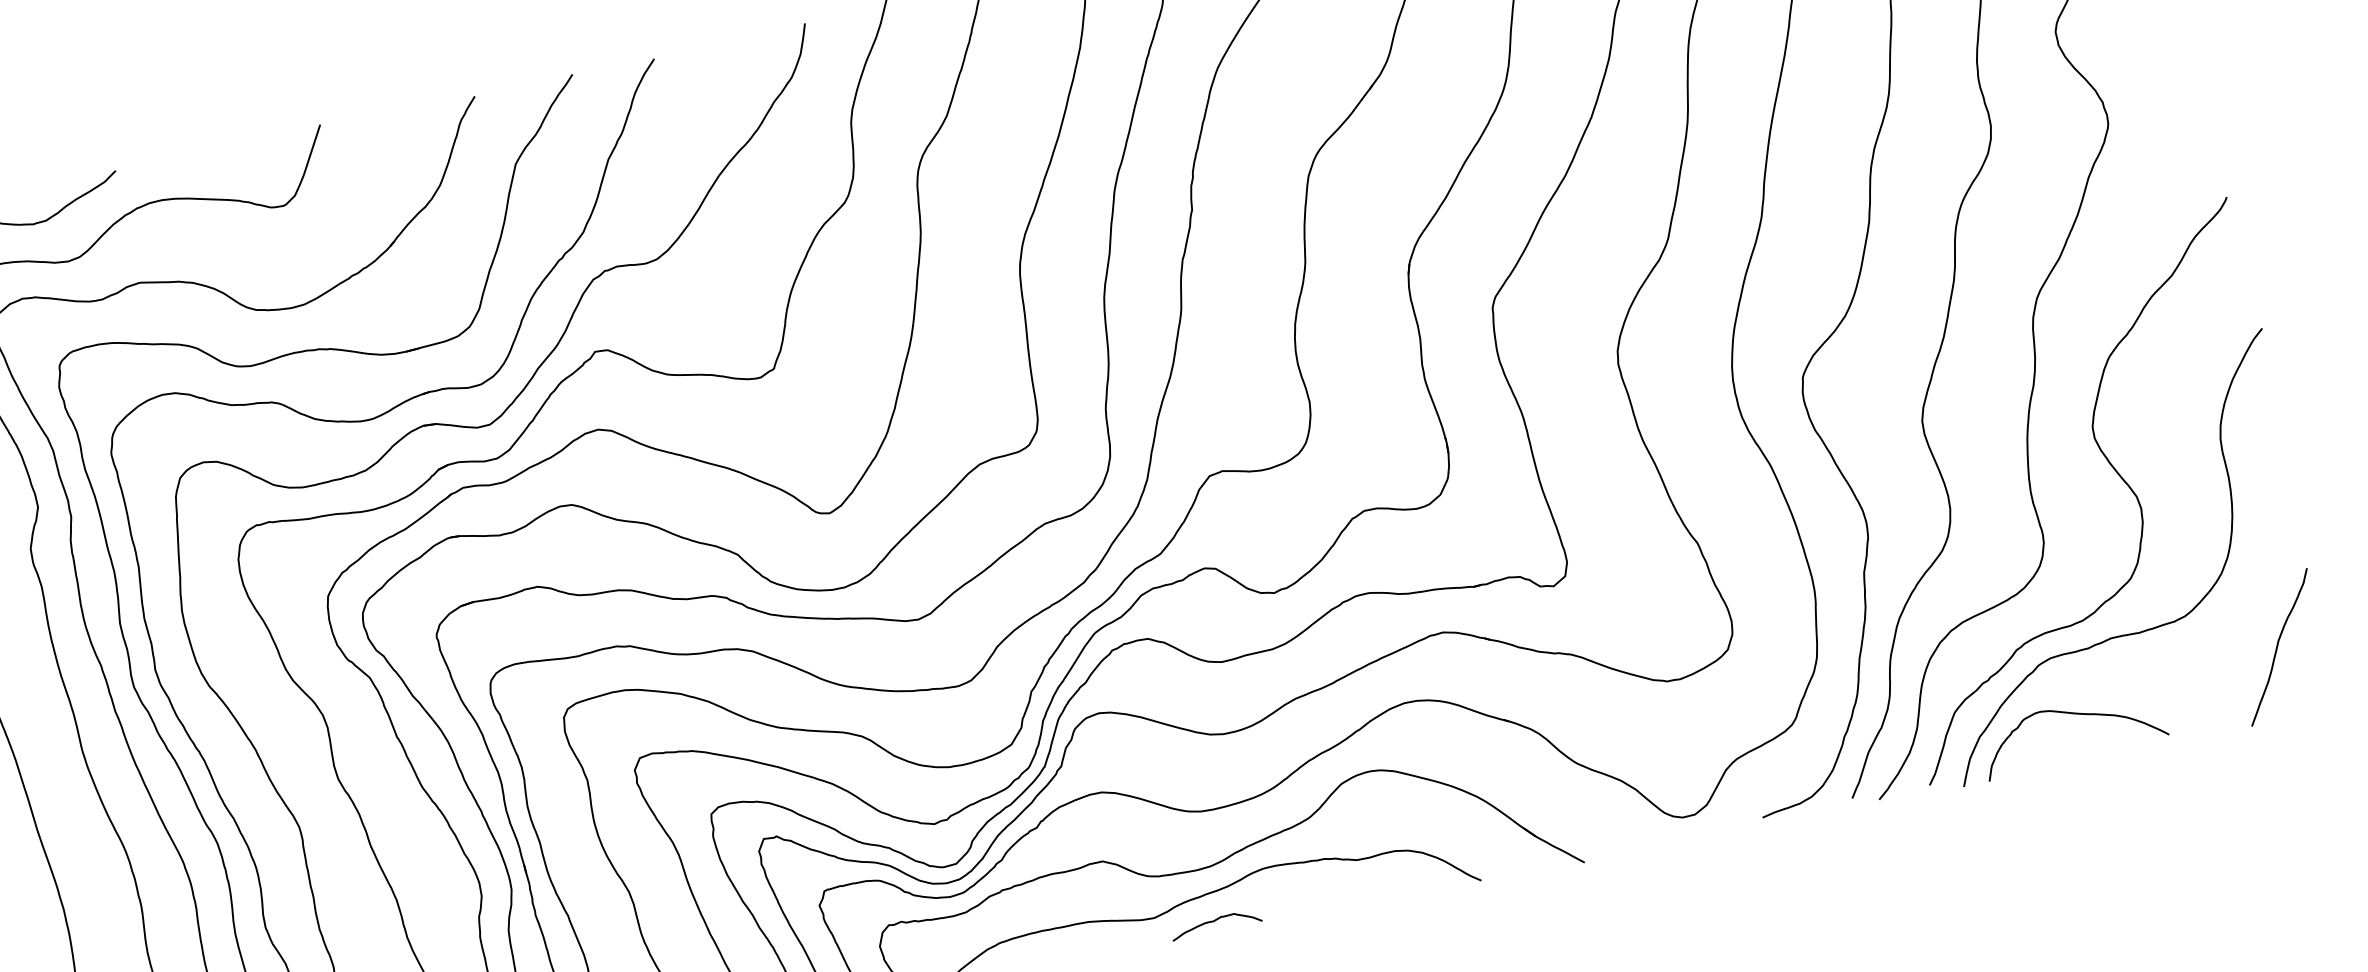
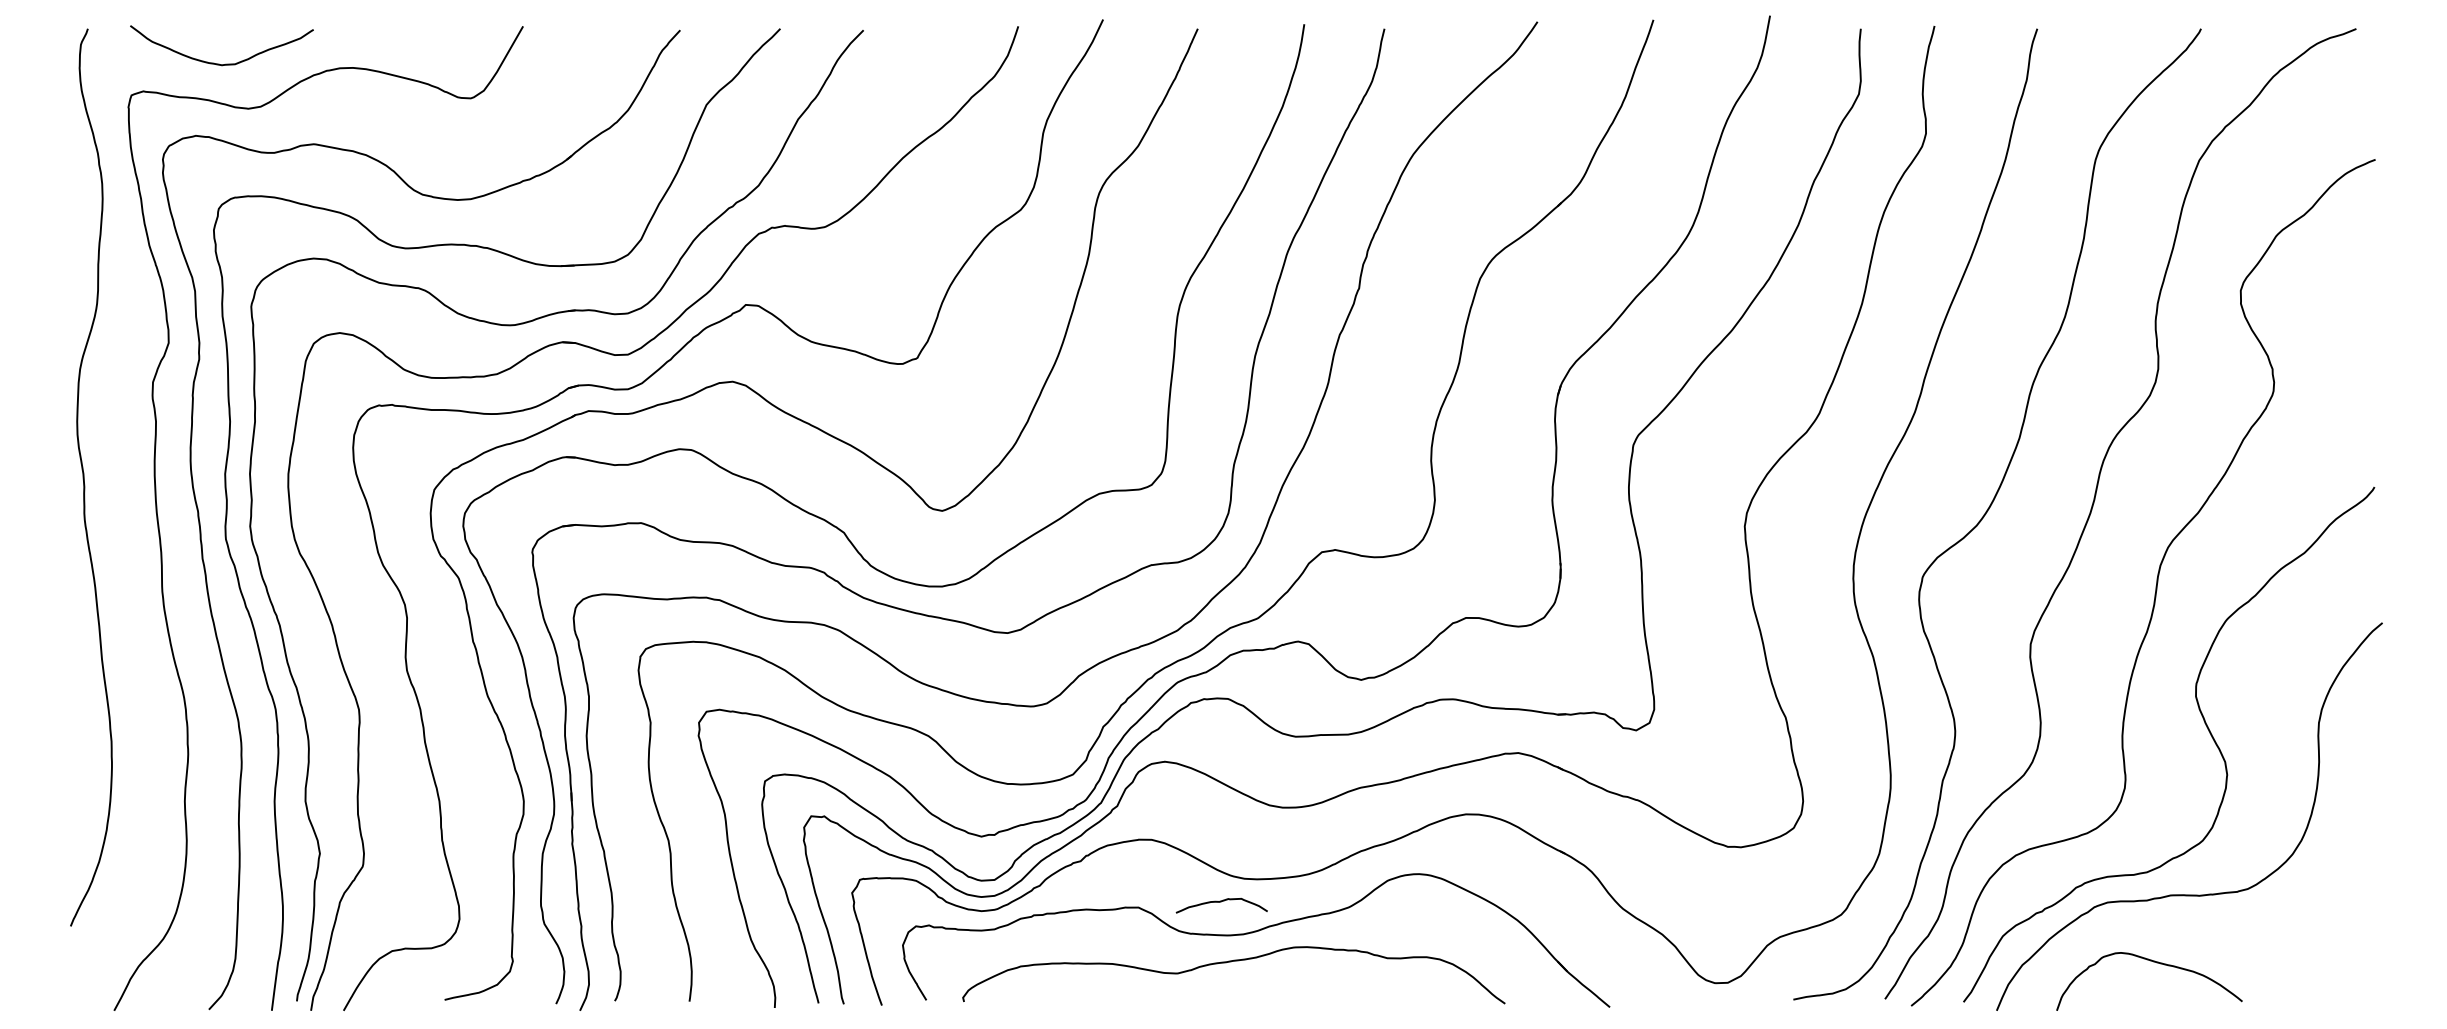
curve: (2277, 647) -> (2332, 938), removed
curve: (2077, 714) -> (2156, 963), moved
curve: (1215, 921) -> (1221, 902), moved

